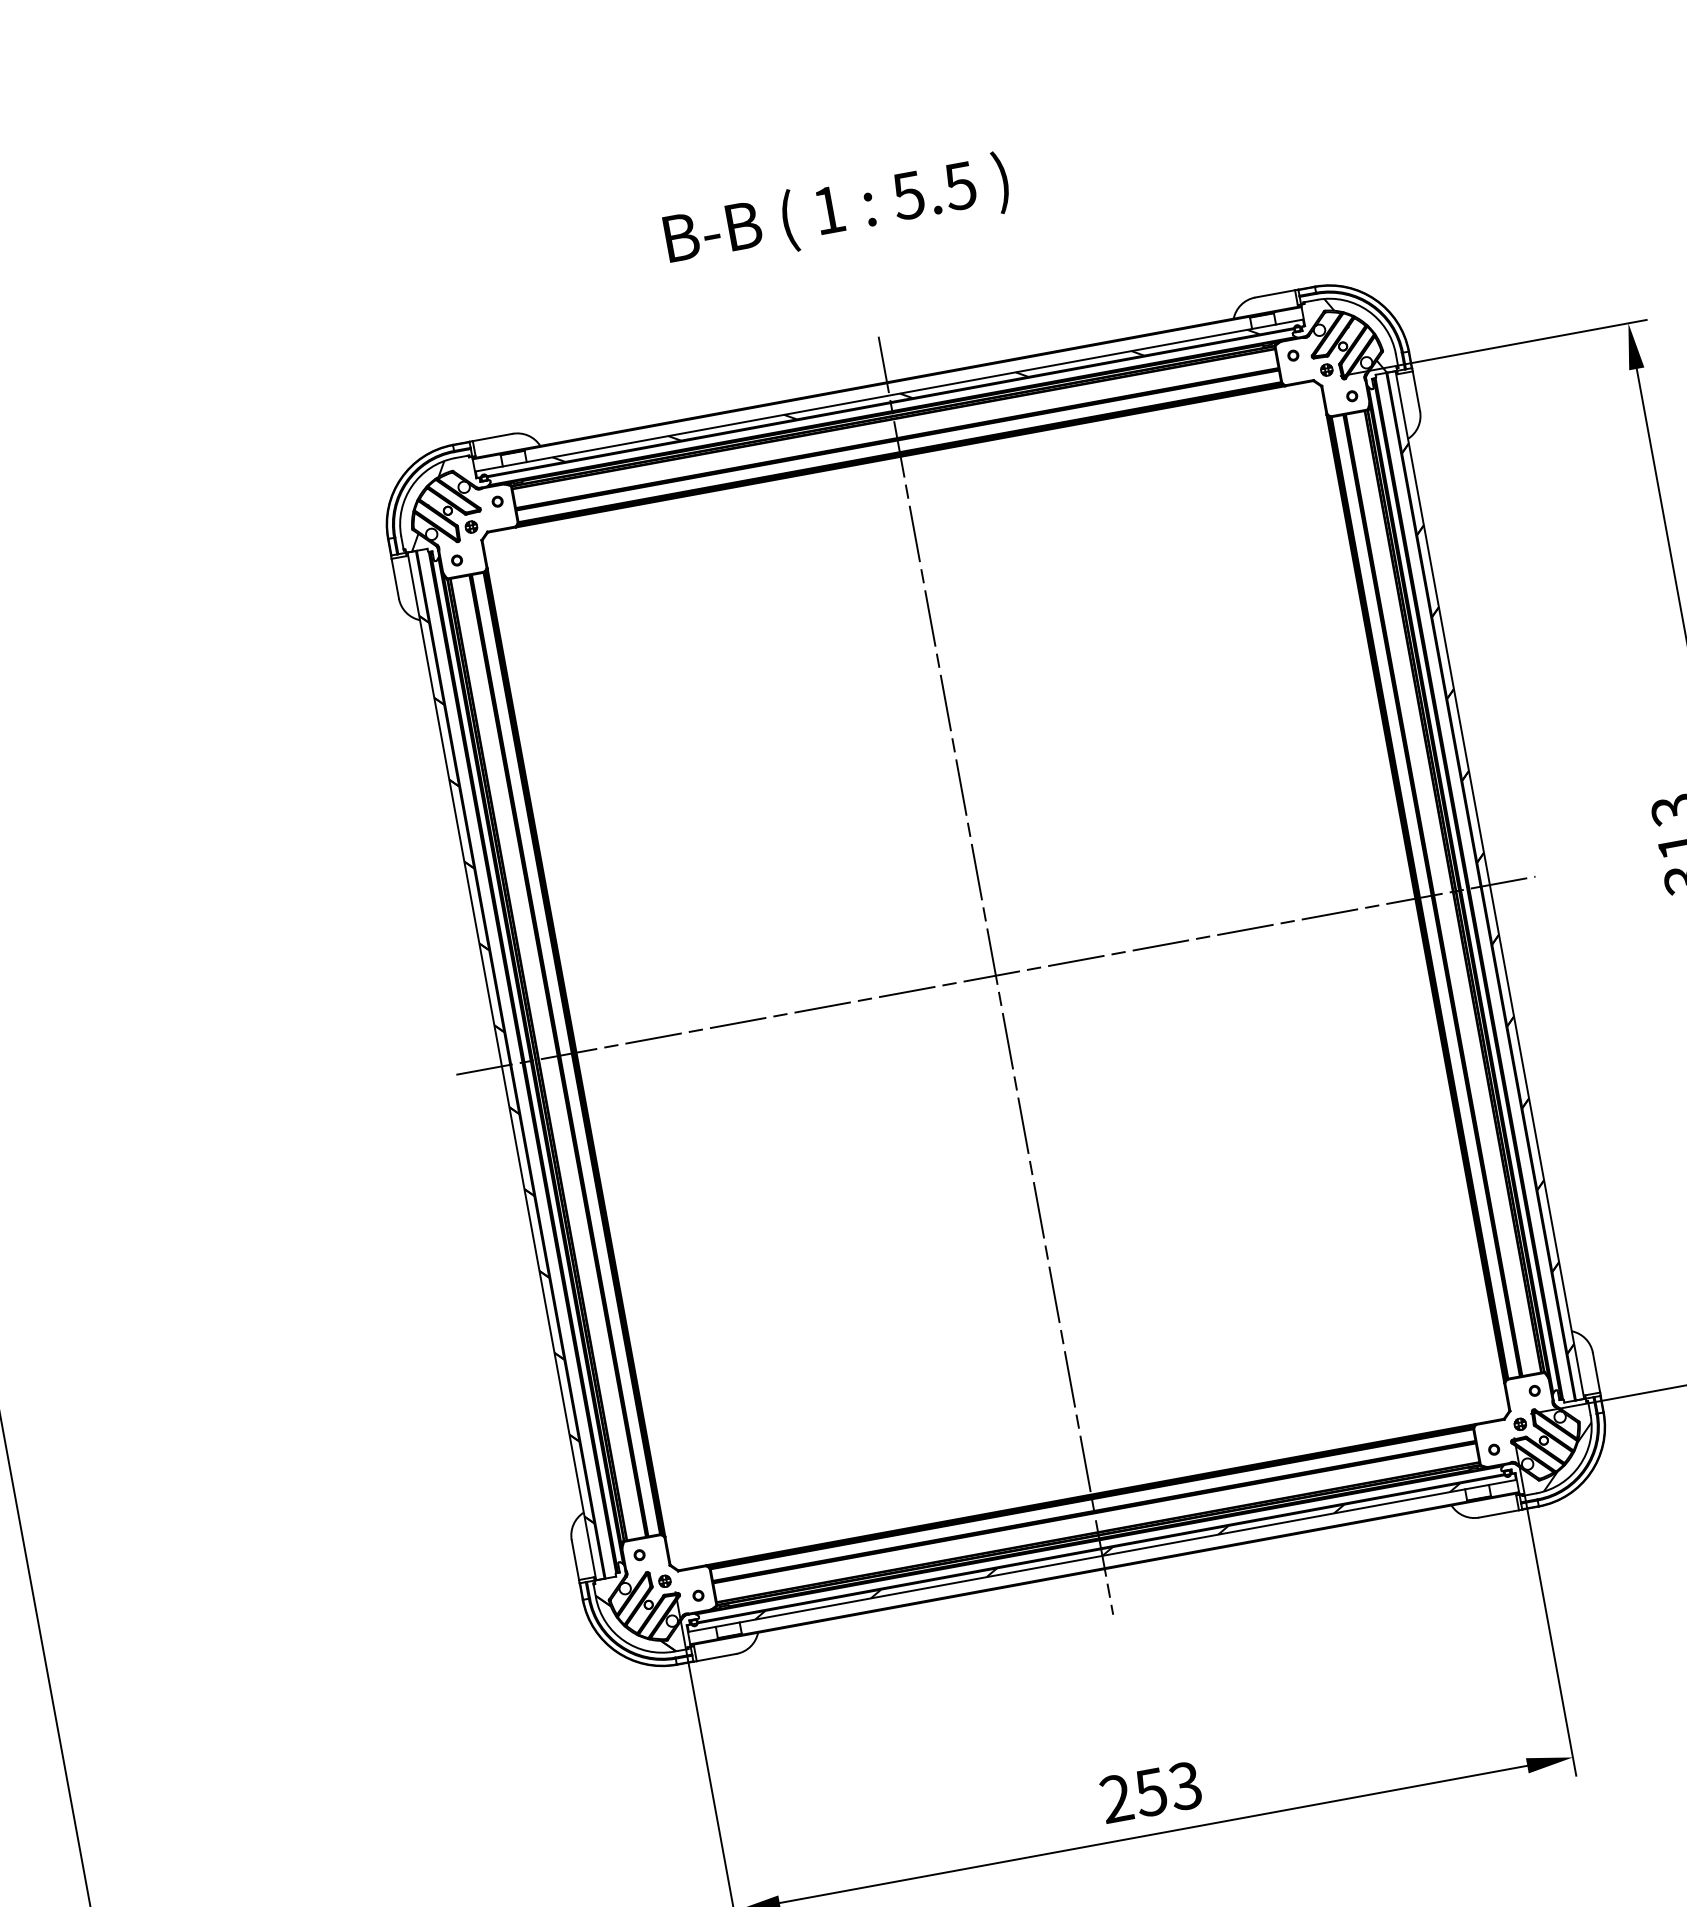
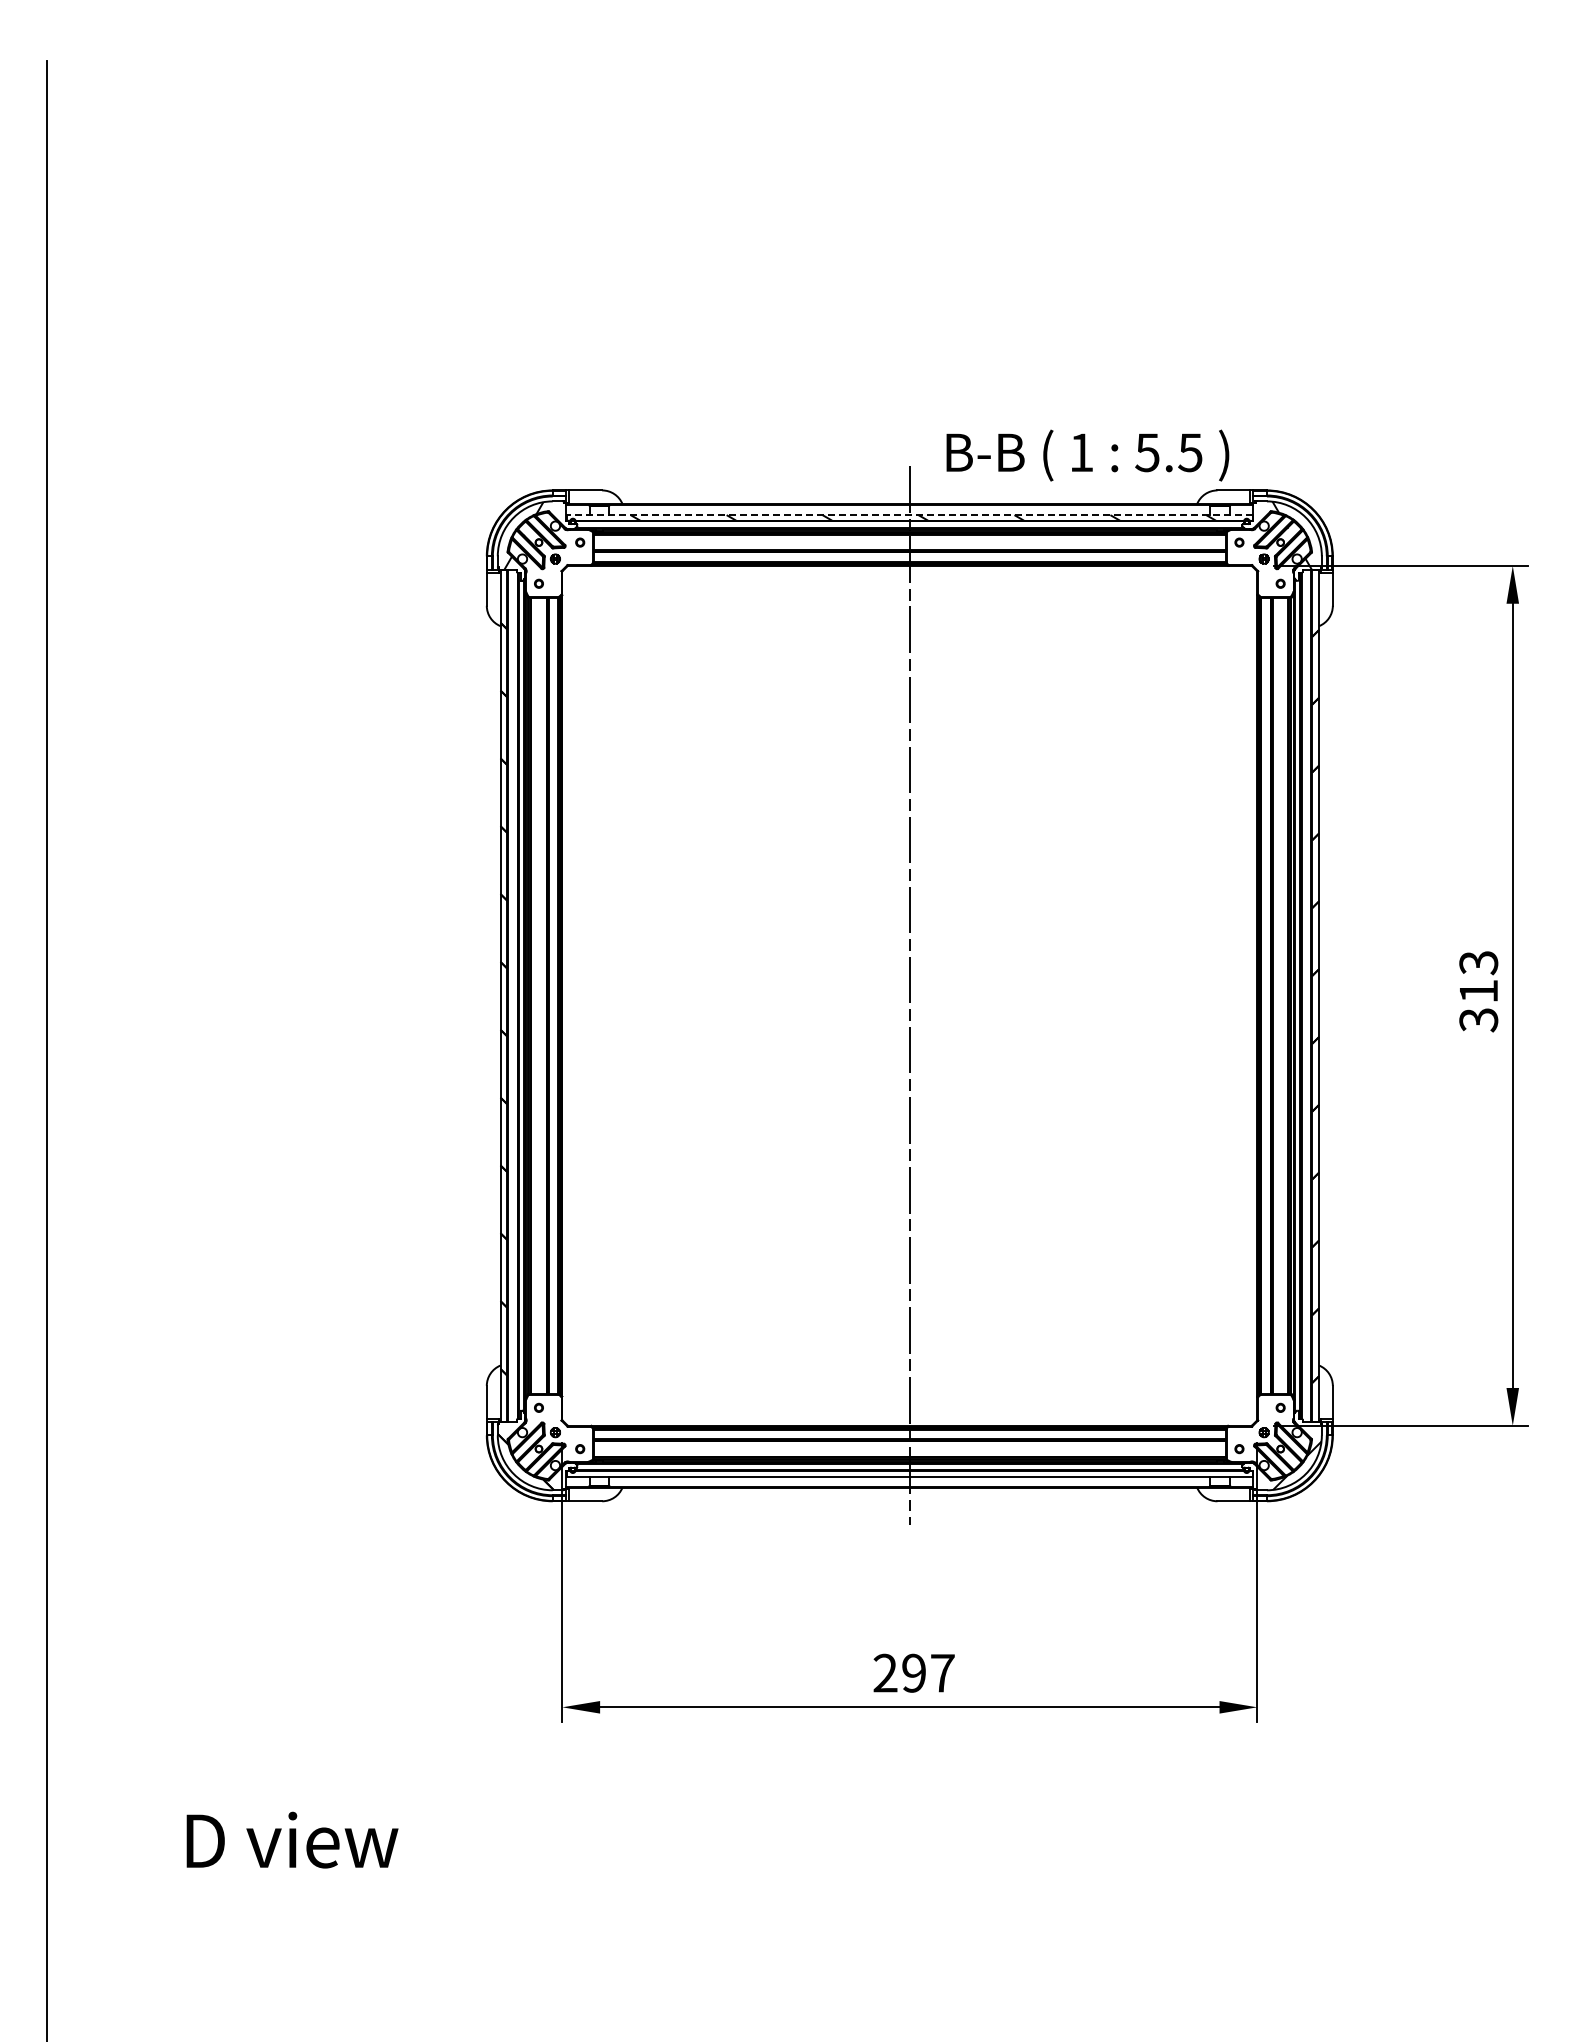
text: (836, 212) -> (1087, 455), moved
line: (889, 396) -> (909, 515), solid -> dashed
line: (995, 975) -> (909, 995), removed
hatch: (1107, 1551) -> (914, 1473), removed
text: (1167, 1788) -> (927, 1672), 253 -> 297

